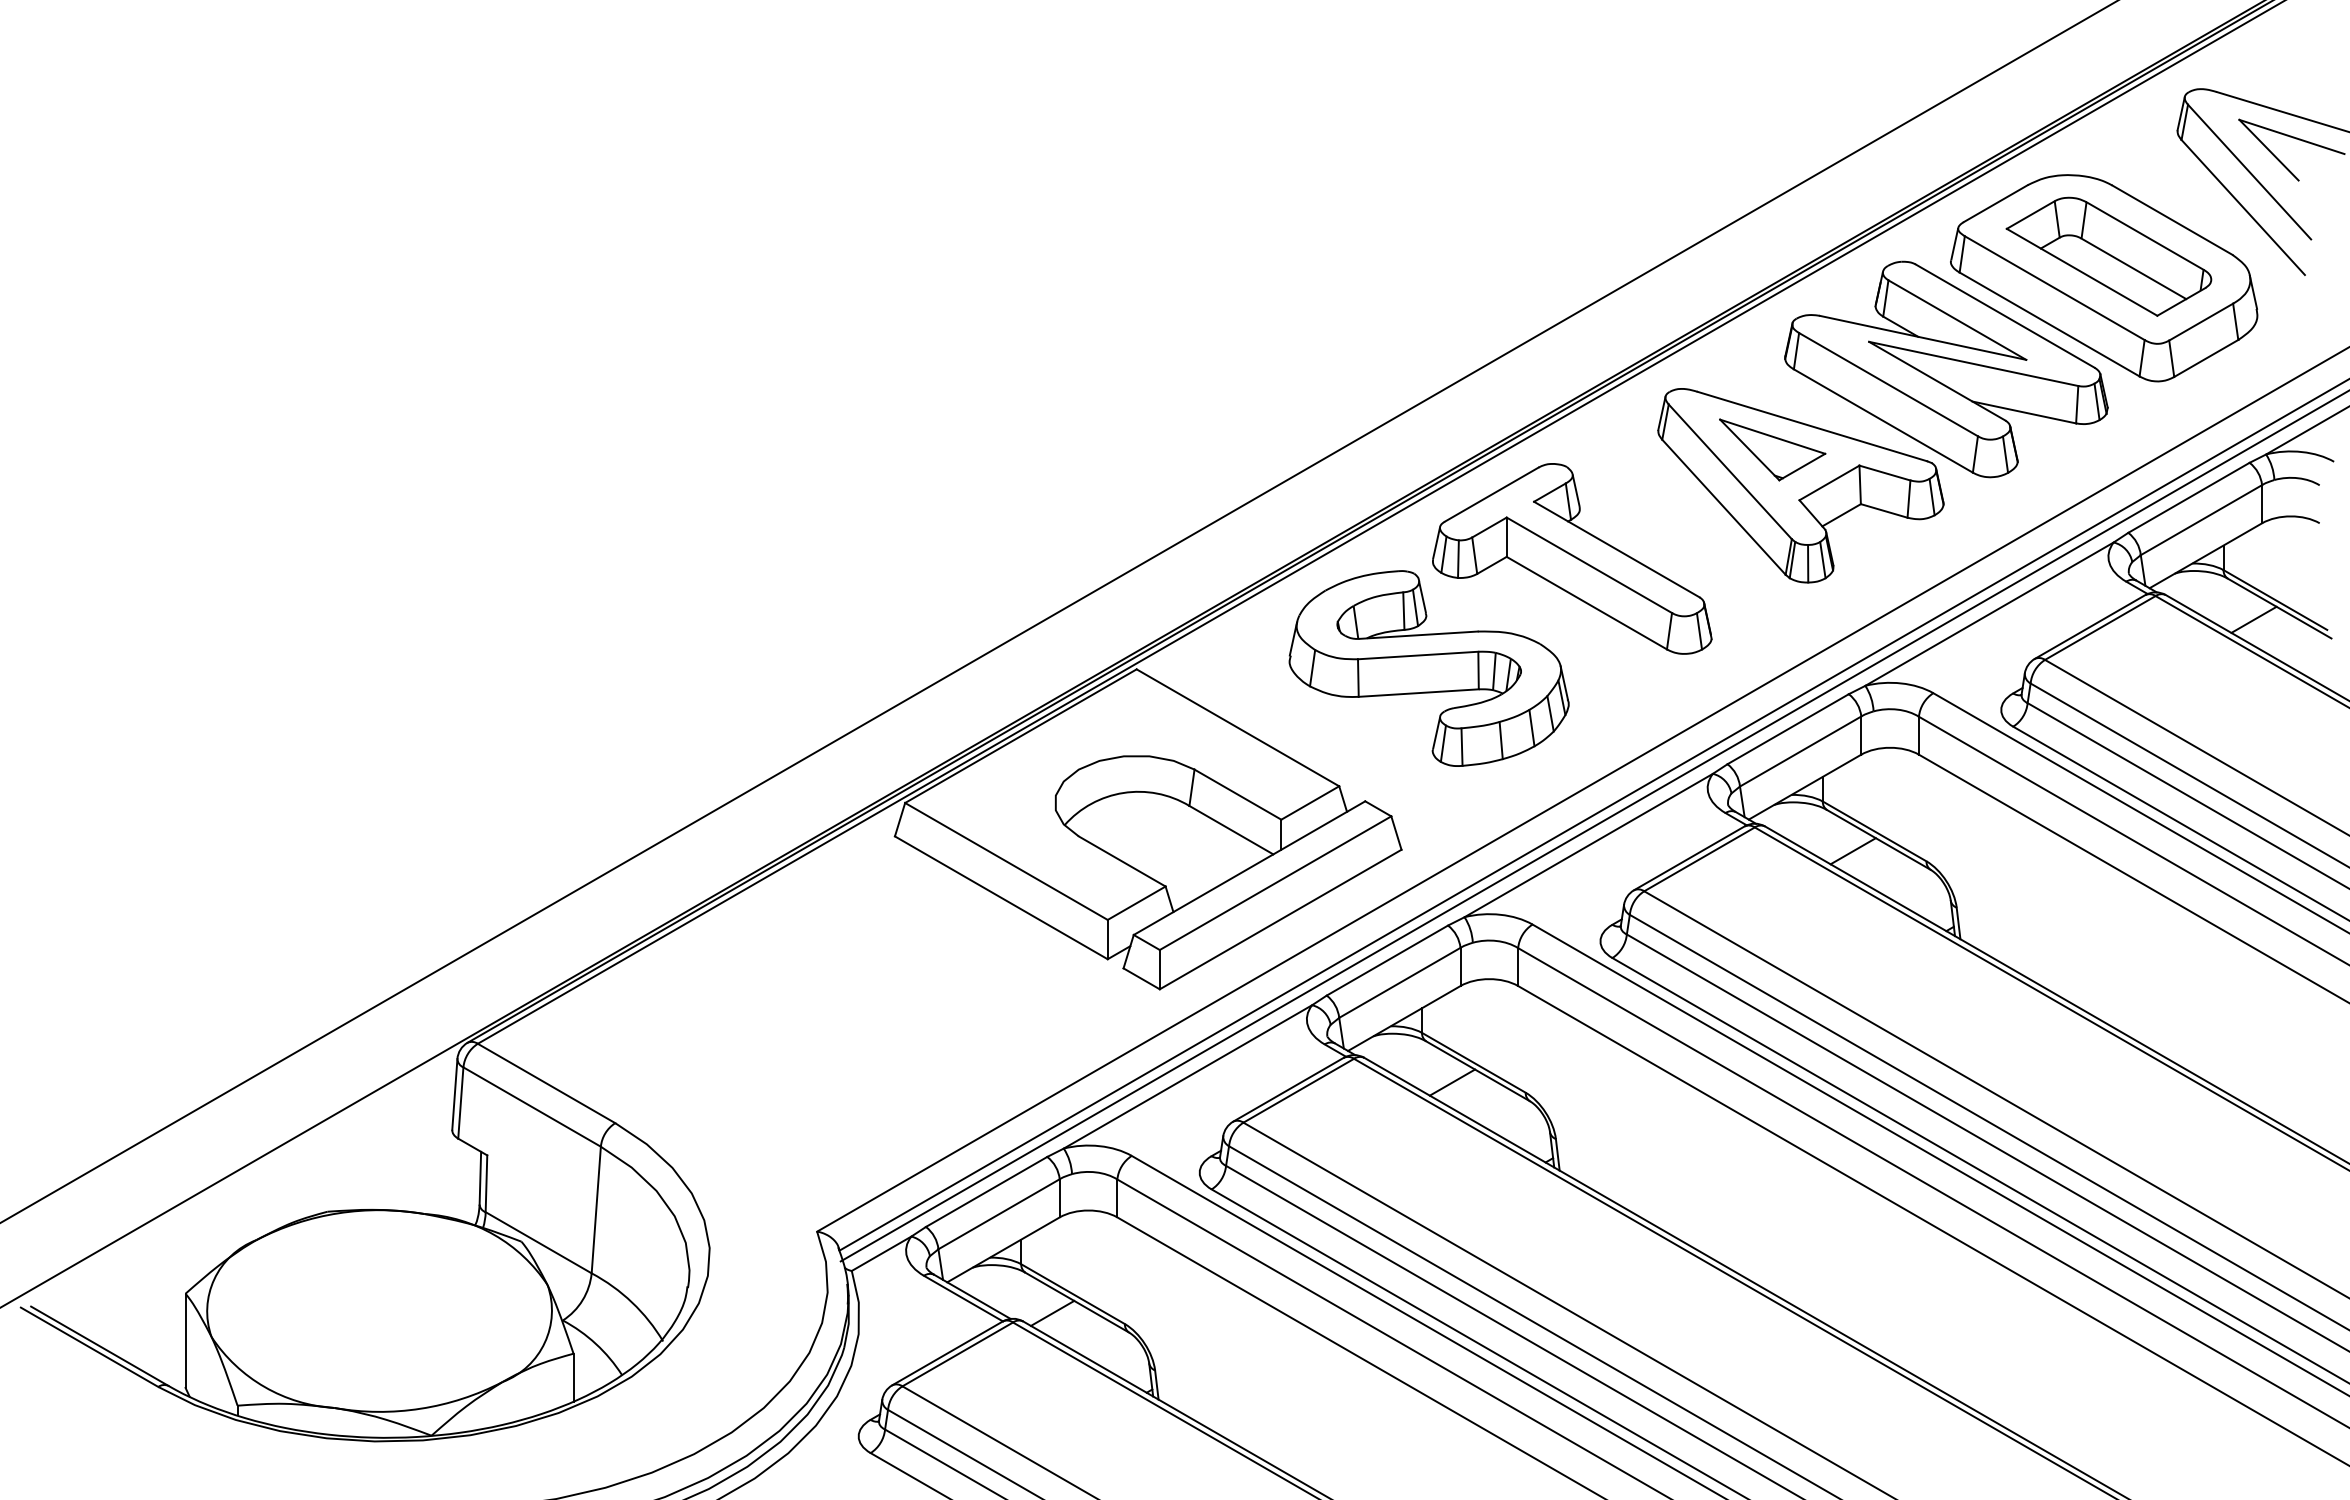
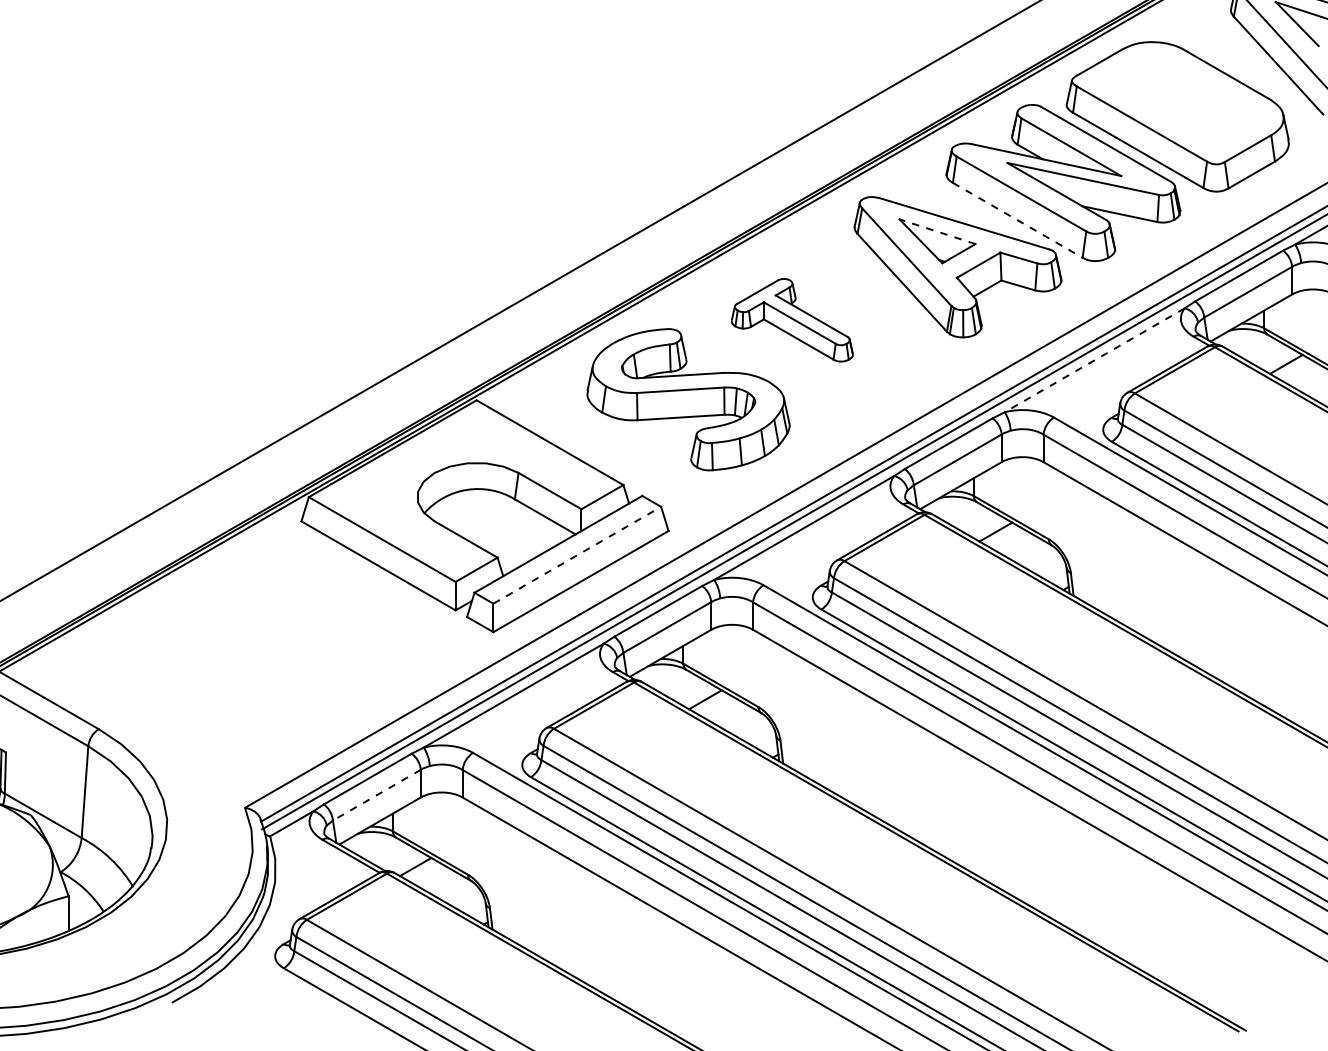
part: (2108, 256) -> (1180, 101), removed
line: (1883, 421) -> (1017, 220), solid -> dashed
line: (1772, 436) -> (937, 231), solid -> dashed
part: (1572, 558) -> (792, 319), size x0.6
line: (1989, 614) -> (1094, 360), solid -> dashed
line: (1275, 883) -> (577, 555), solid -> dashed
line: (998, 1214) -> (376, 795), solid -> dashed

